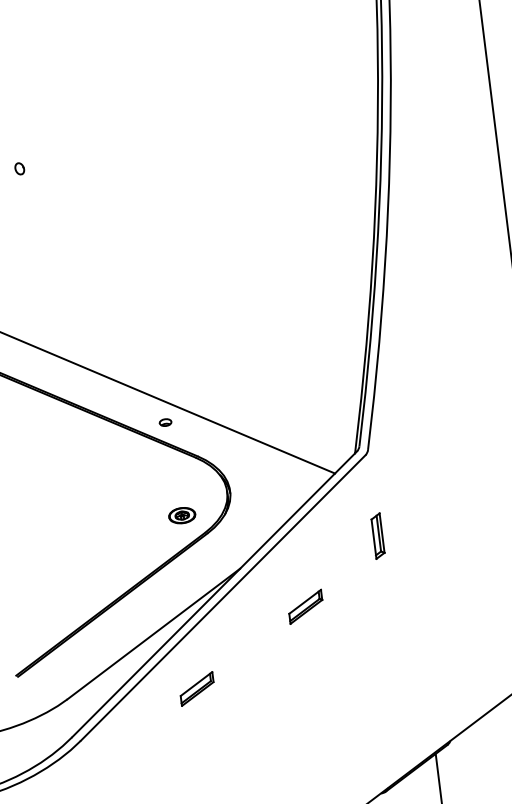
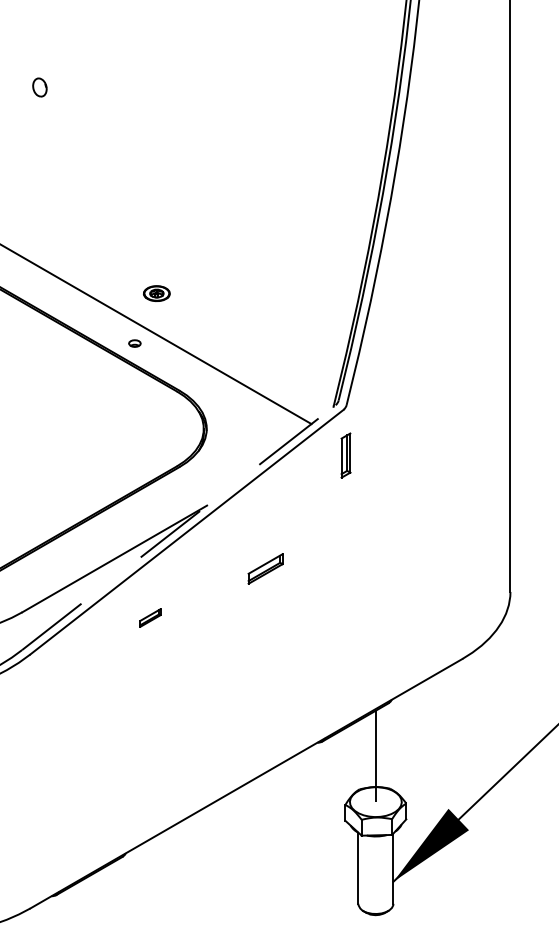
part: (20, 168) -> (40, 87), size x1.6
part: (165, 422) -> (134, 343), moved
part: (181, 515) -> (156, 293), moved
part: (377, 536) -> (345, 455), moved
line: (214, 594) -> (178, 527), solid -> dashed
part: (305, 606) -> (265, 568), moved
part: (197, 688) -> (150, 617), size x0.6

